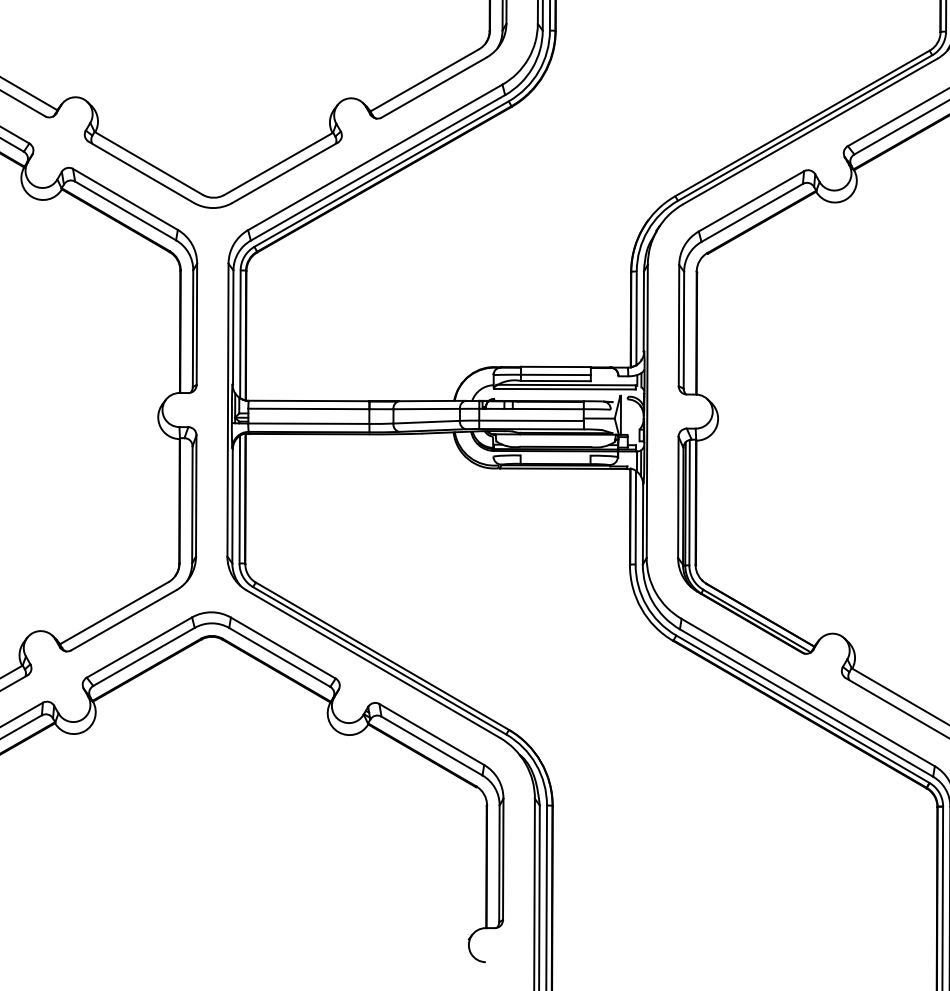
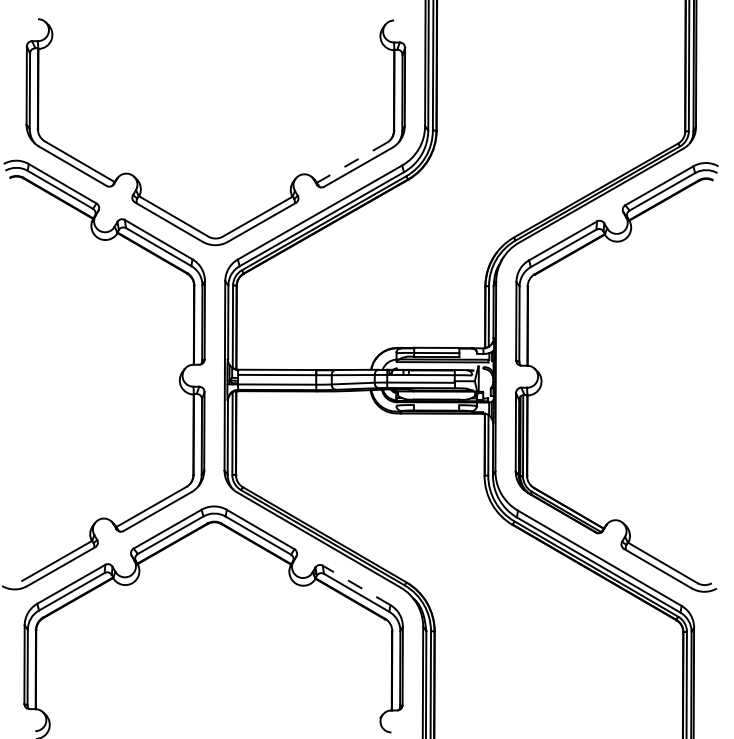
line: (423, 81) -> (351, 163), solid -> dashed
line: (431, 734) -> (356, 585), solid -> dashed

